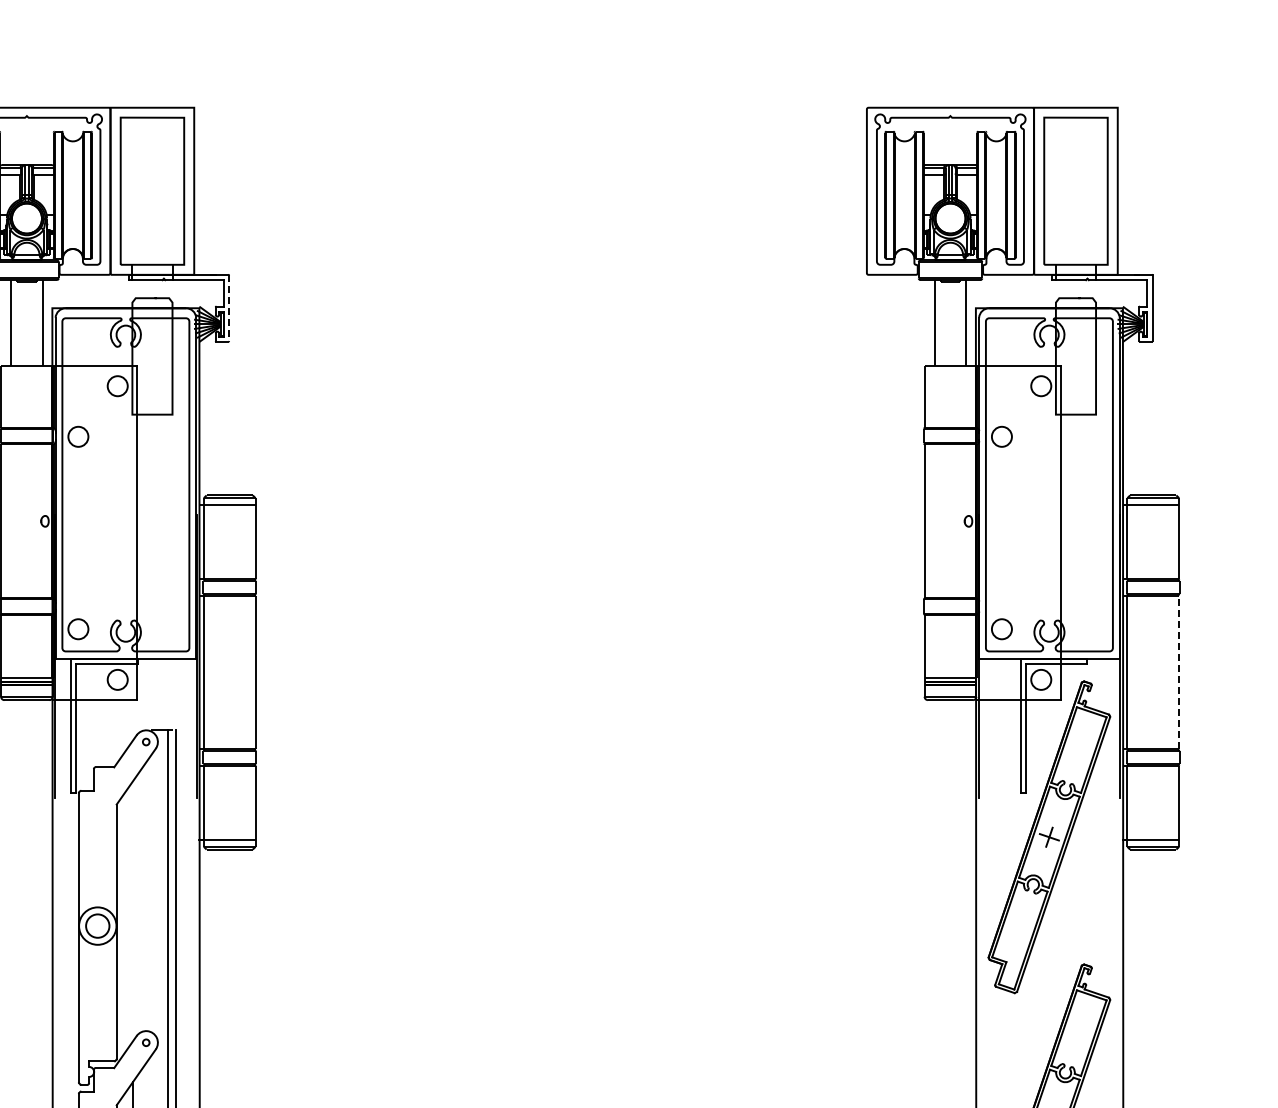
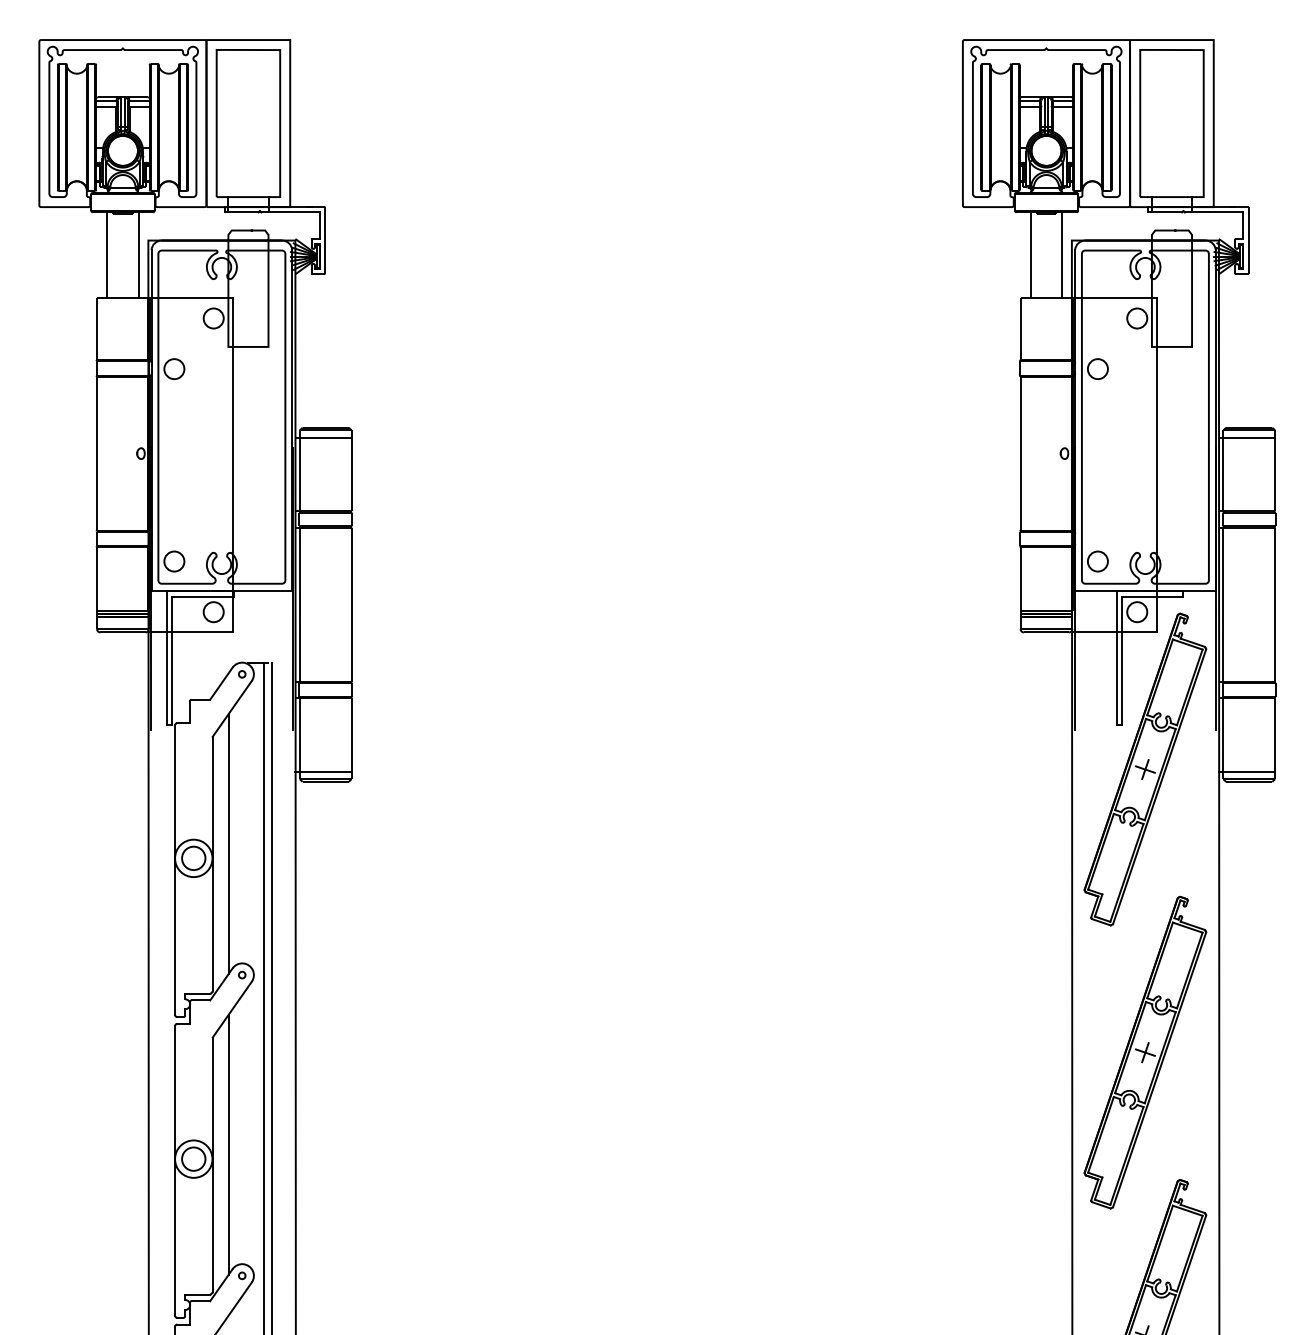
line: (229, 308) -> (325, 240), dashed -> solid
line: (1179, 672) -> (1275, 604), dashed -> solid
line: (132, 911) -> (228, 843), added

